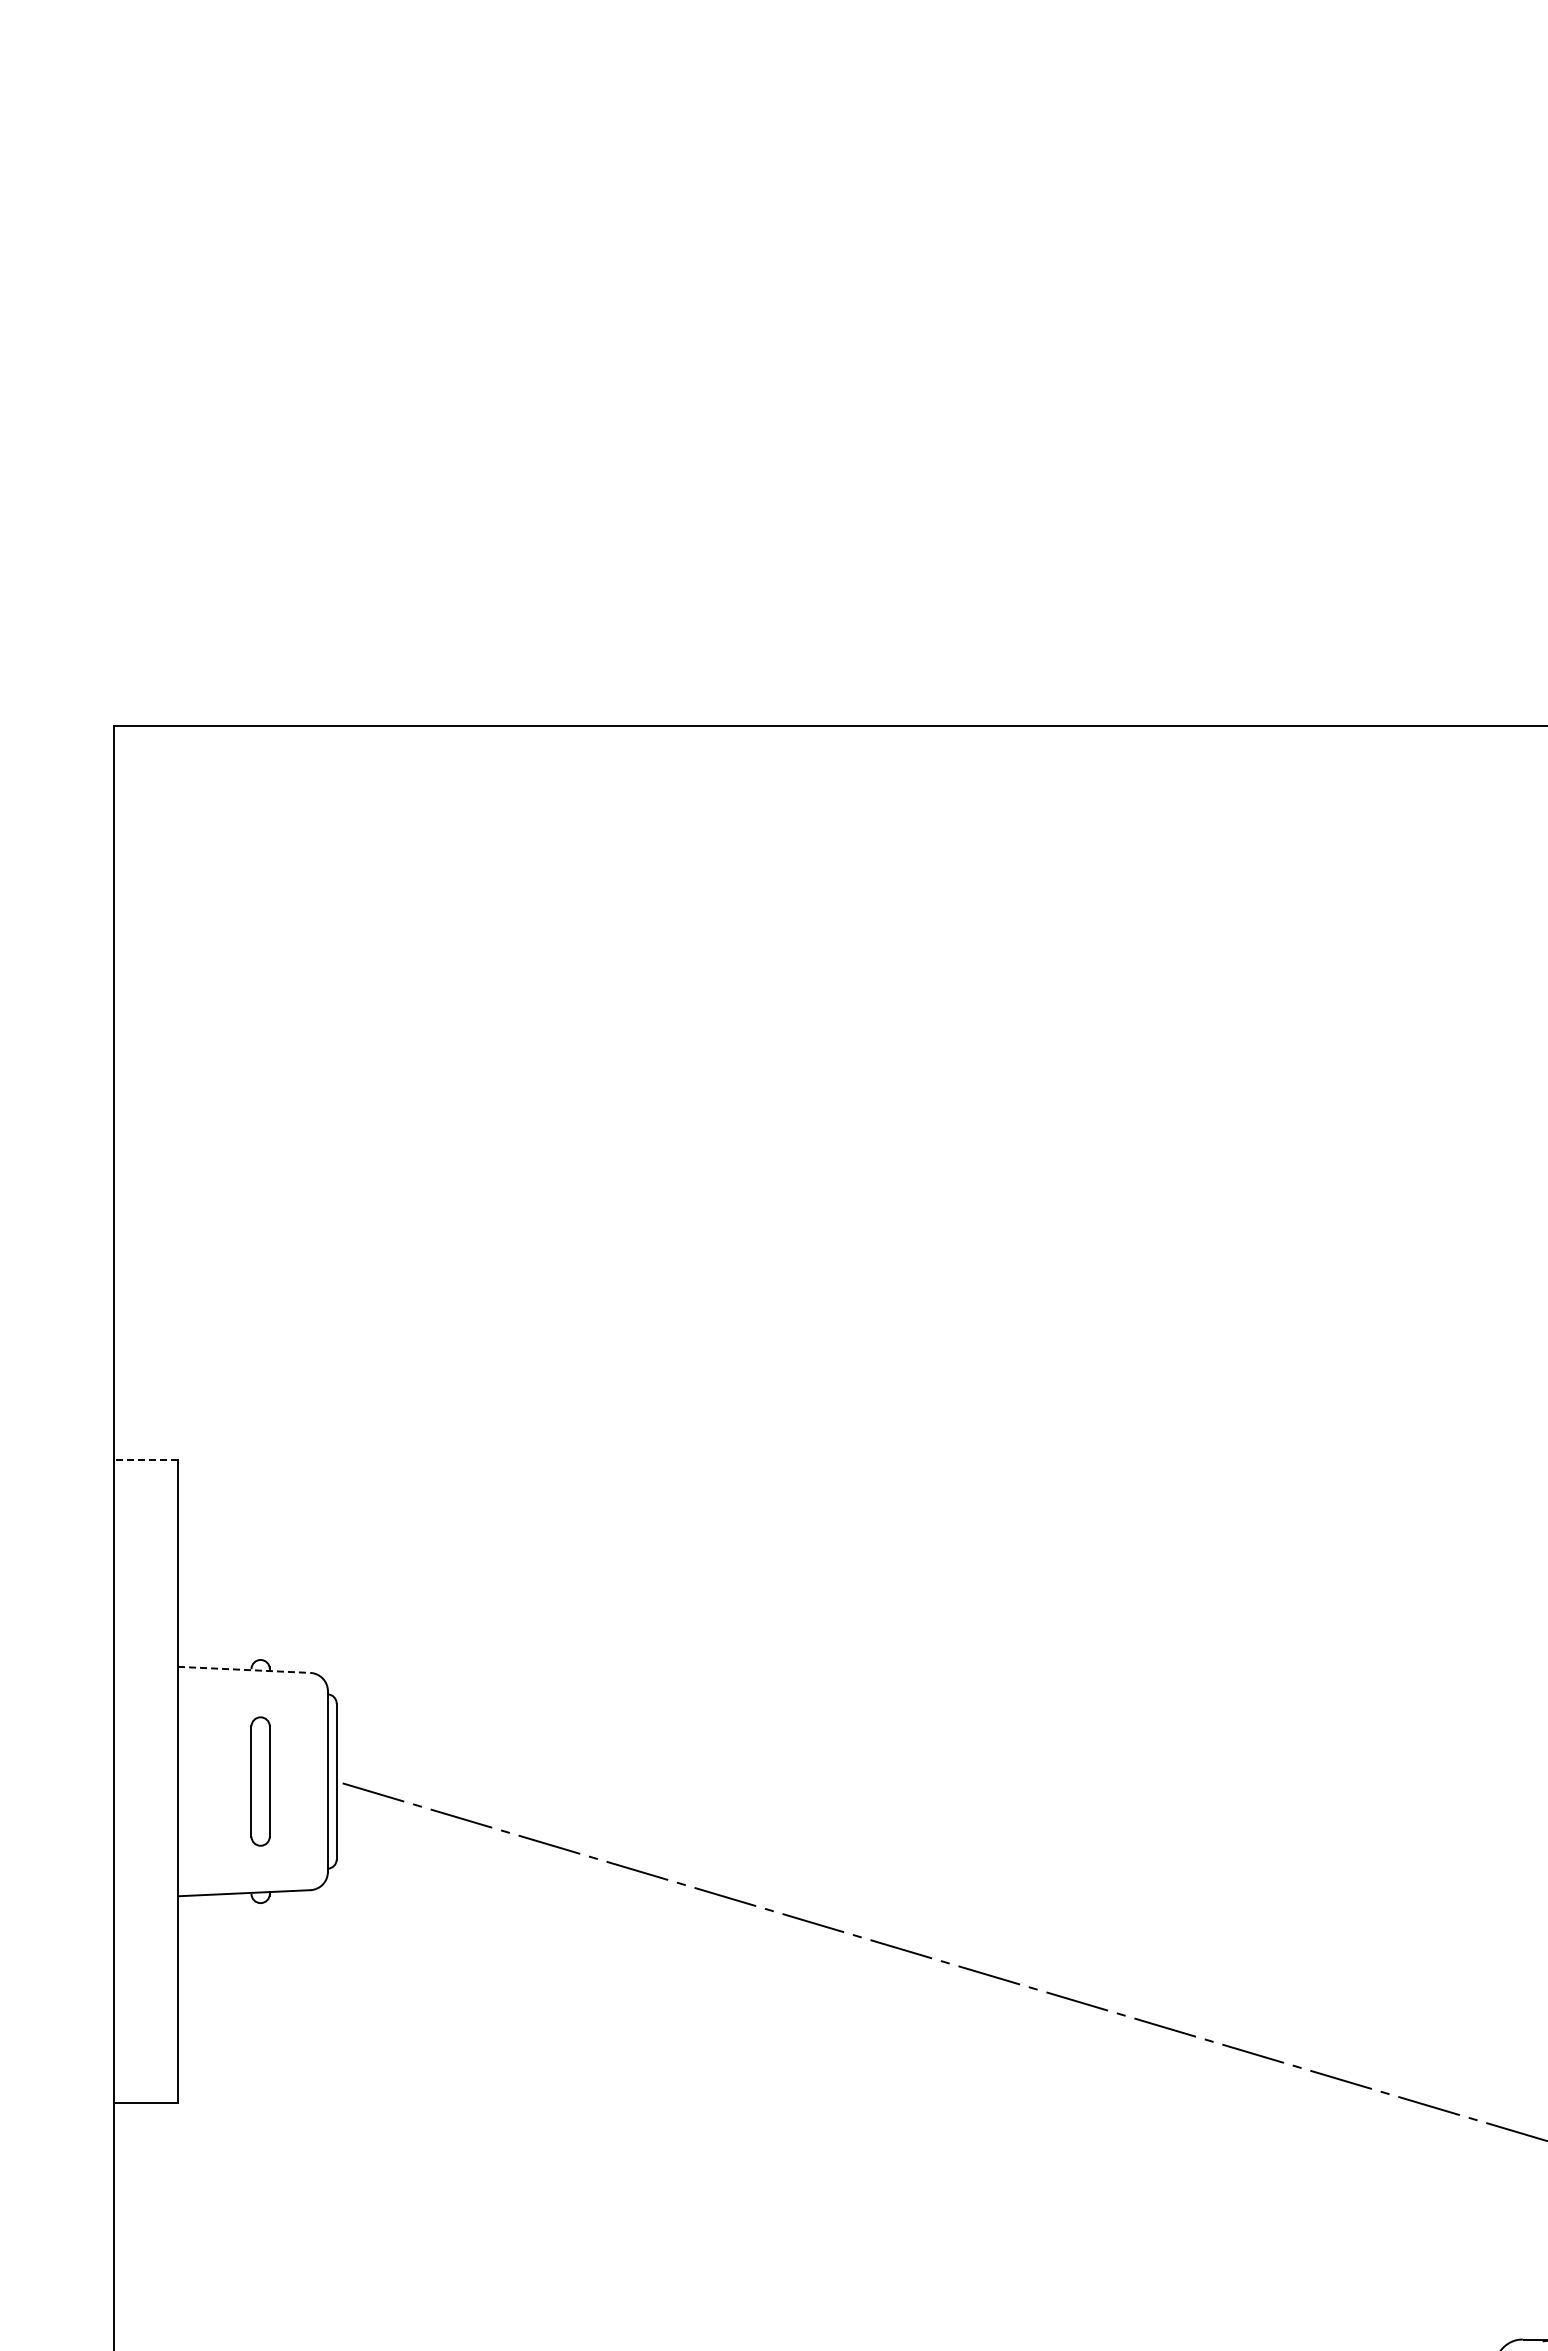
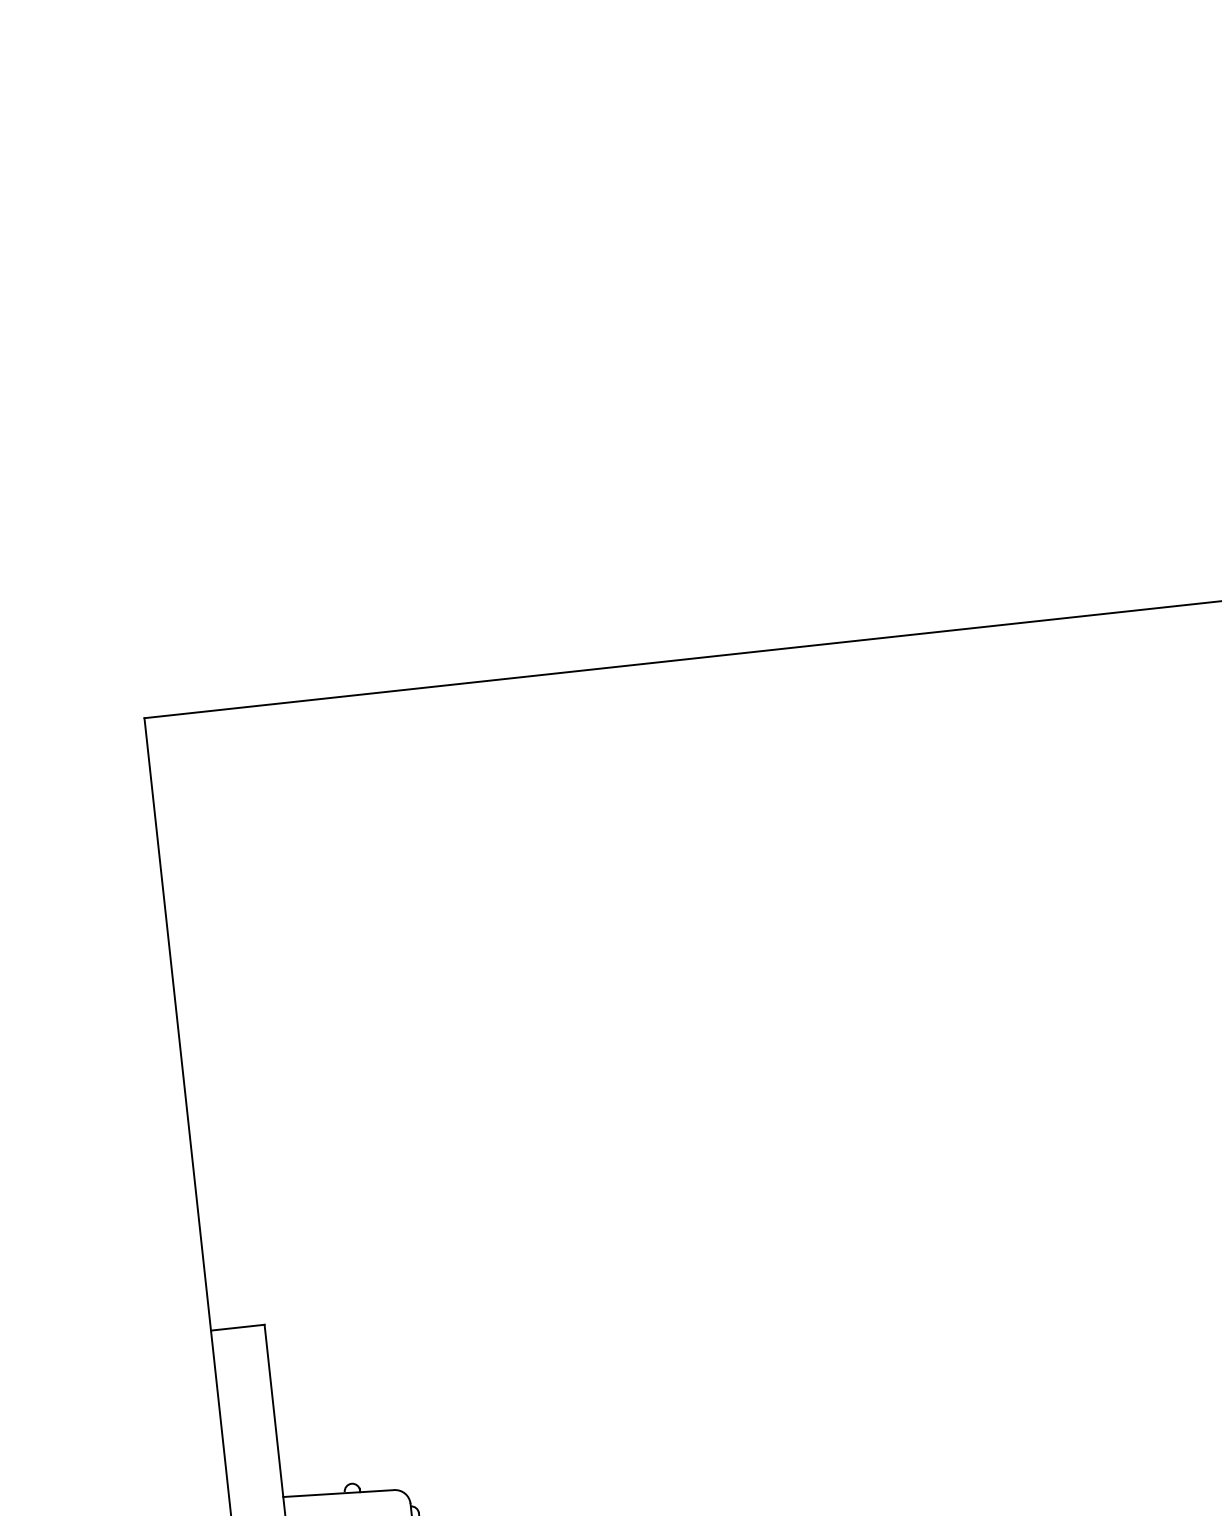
line: (145, 1460) -> (237, 1327), dashed -> solid
line: (244, 1669) -> (338, 1493), dashed -> solid

